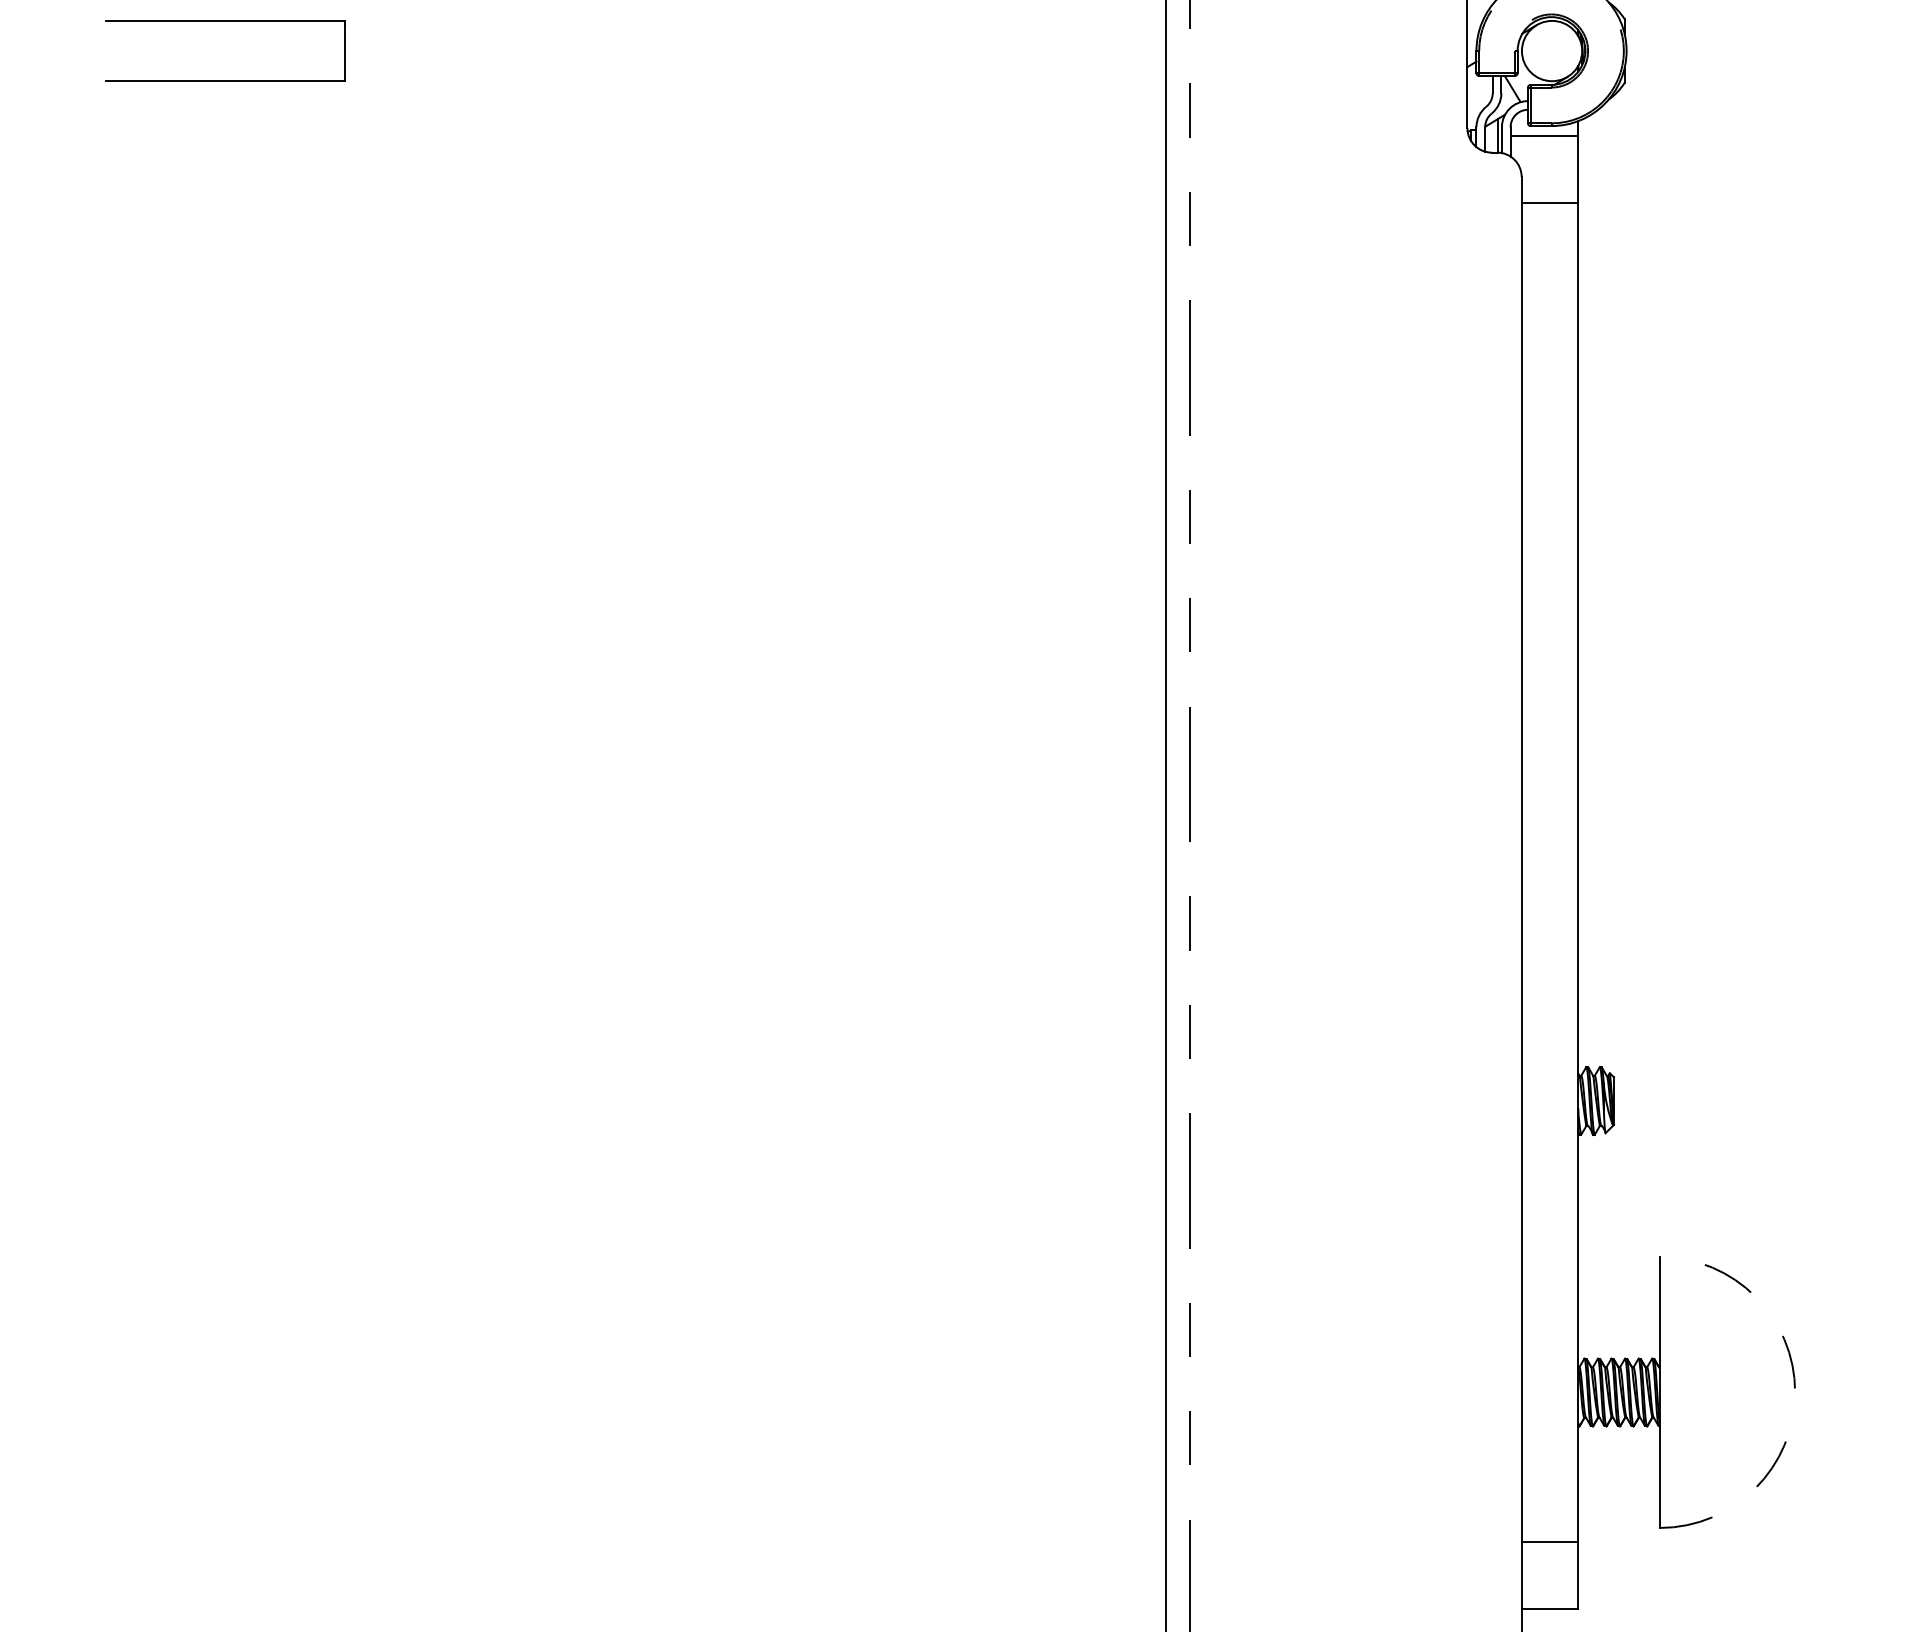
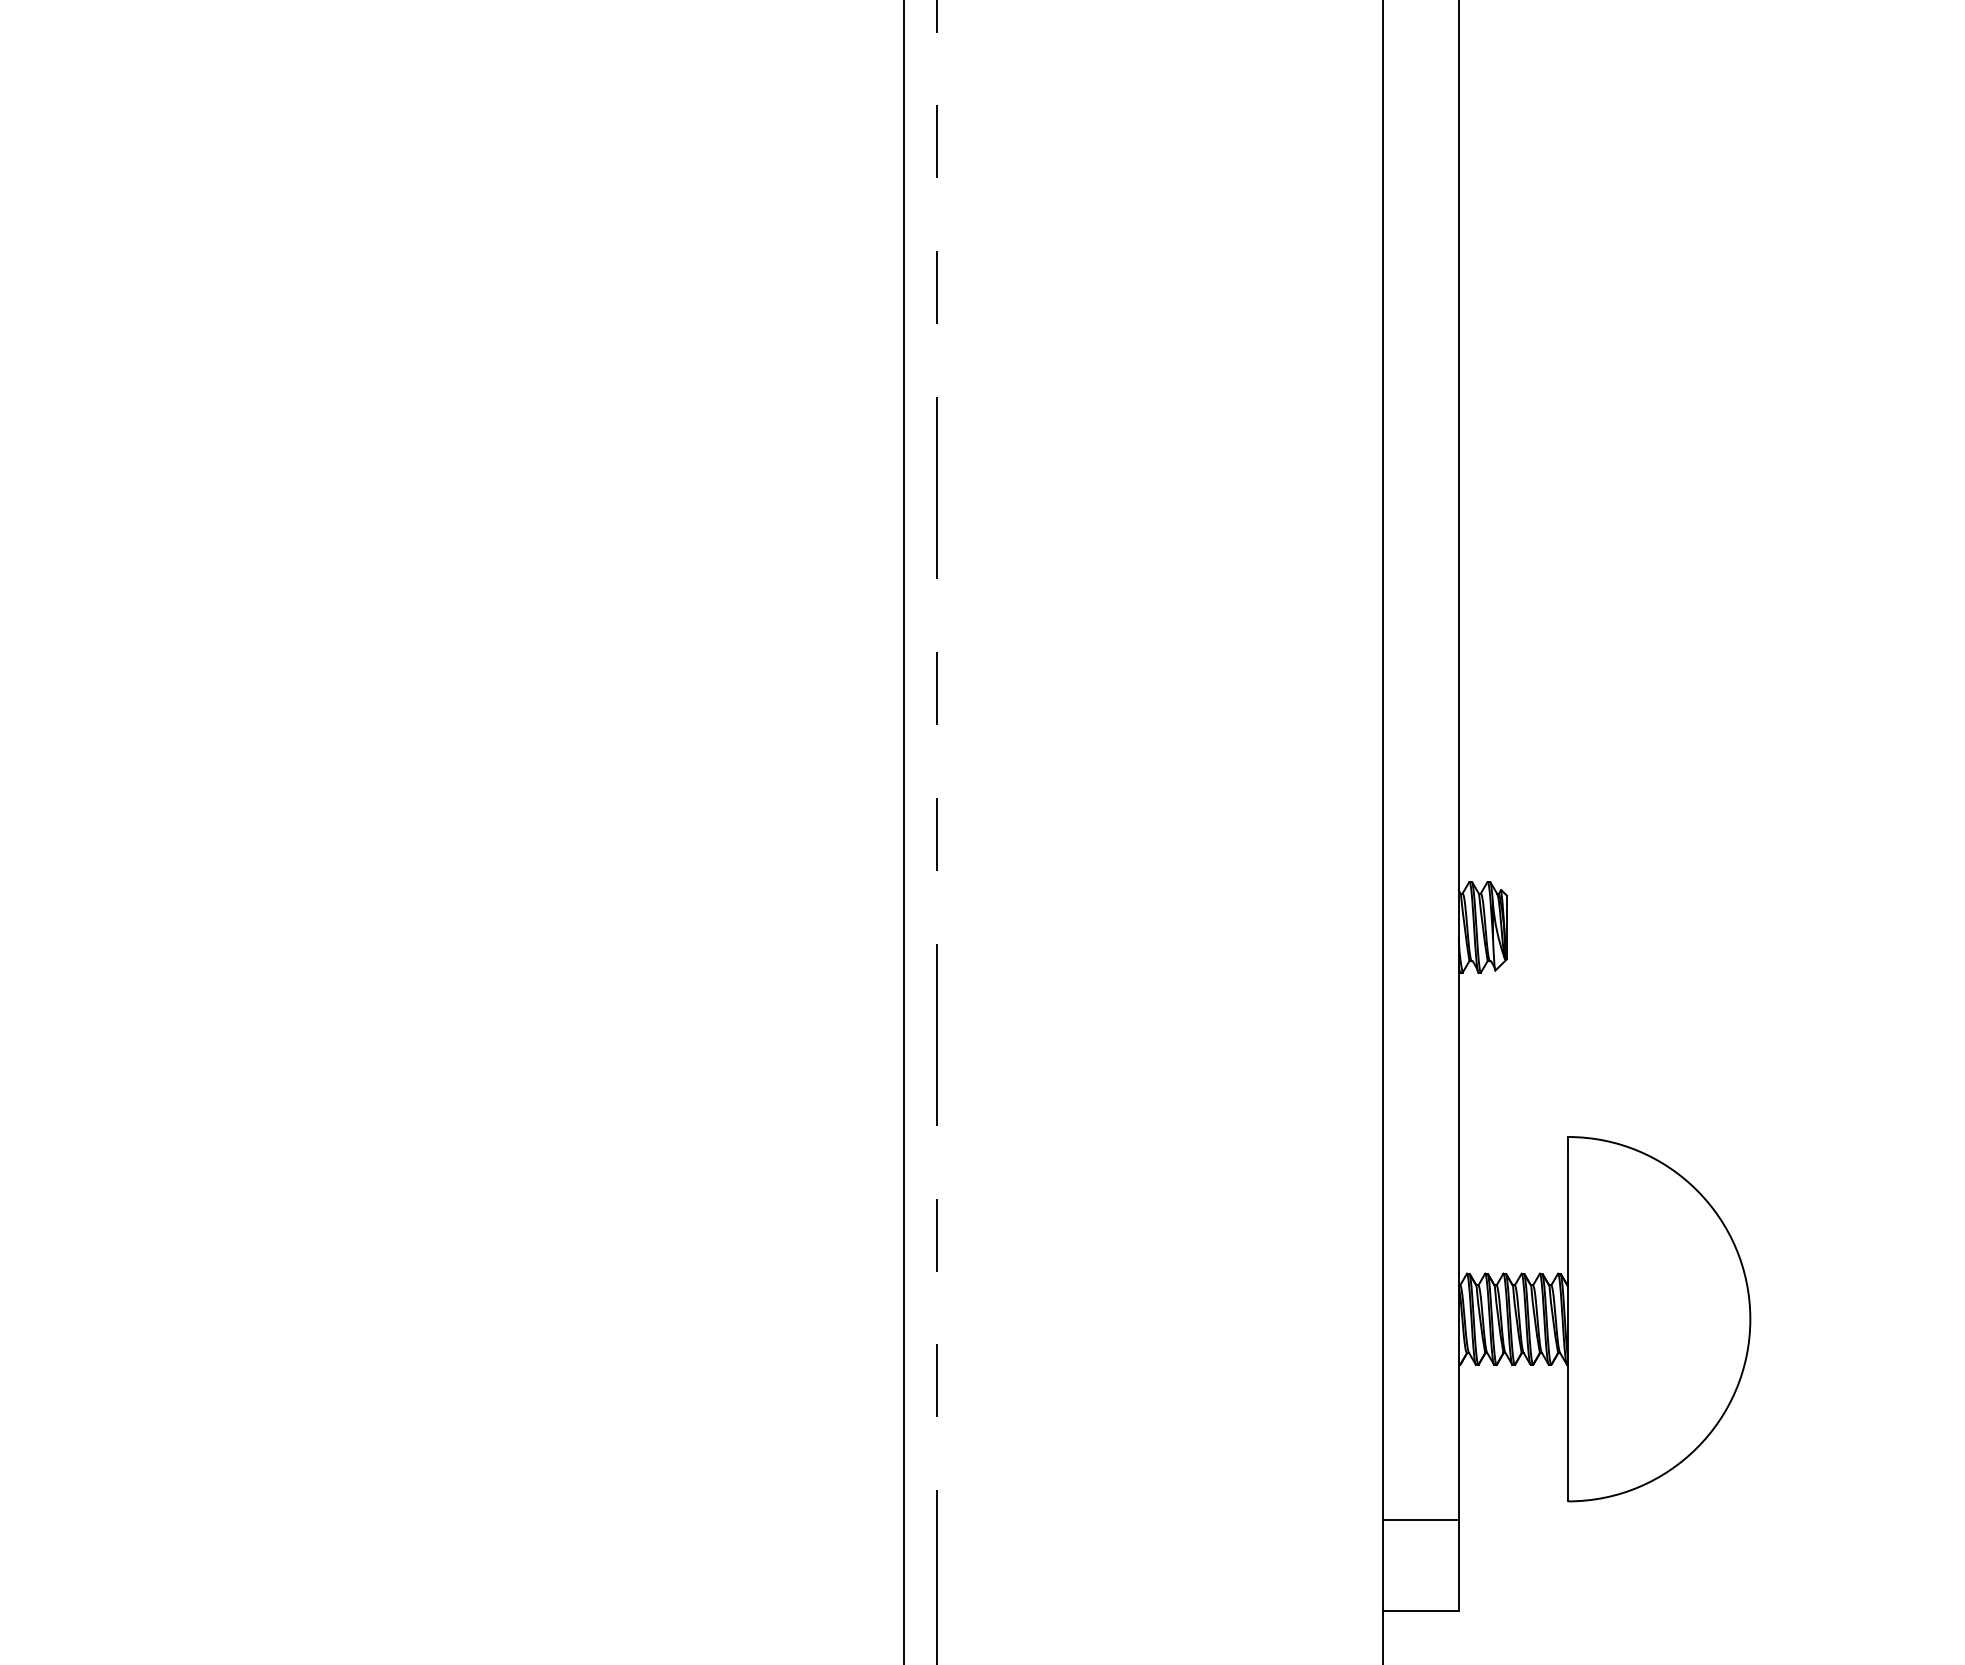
arc: (1795, 1392) -> (1750, 1319), dashed -> solid

